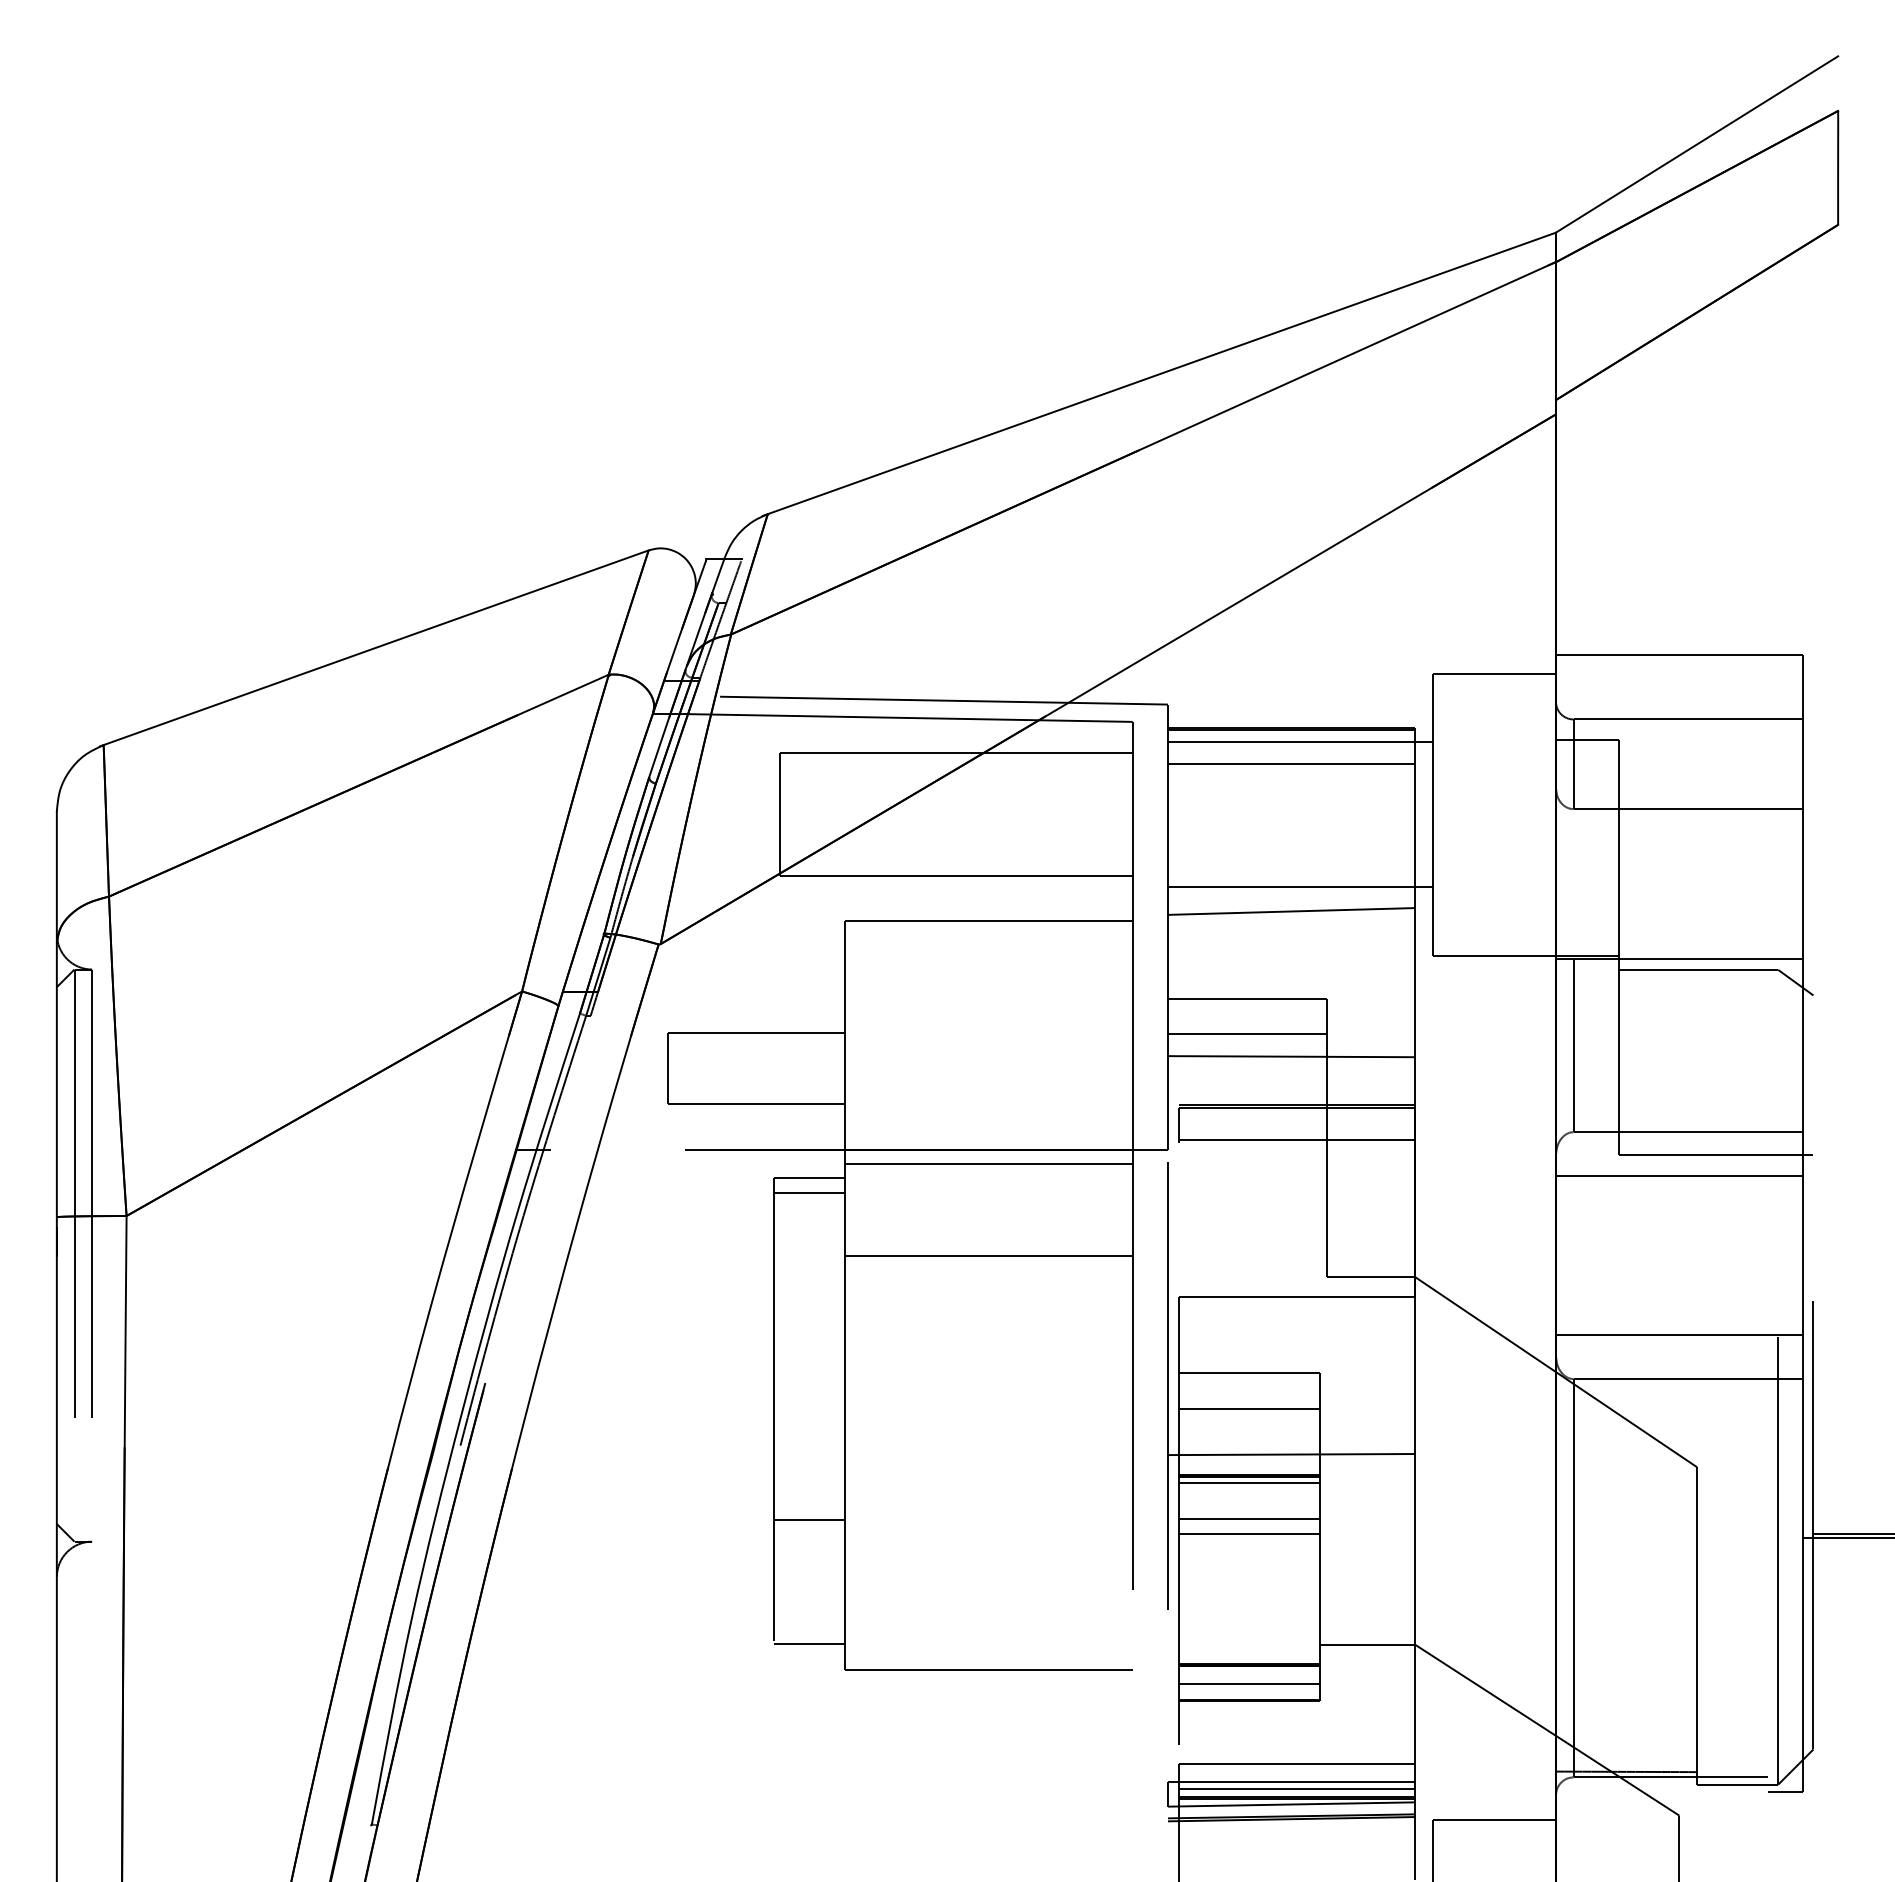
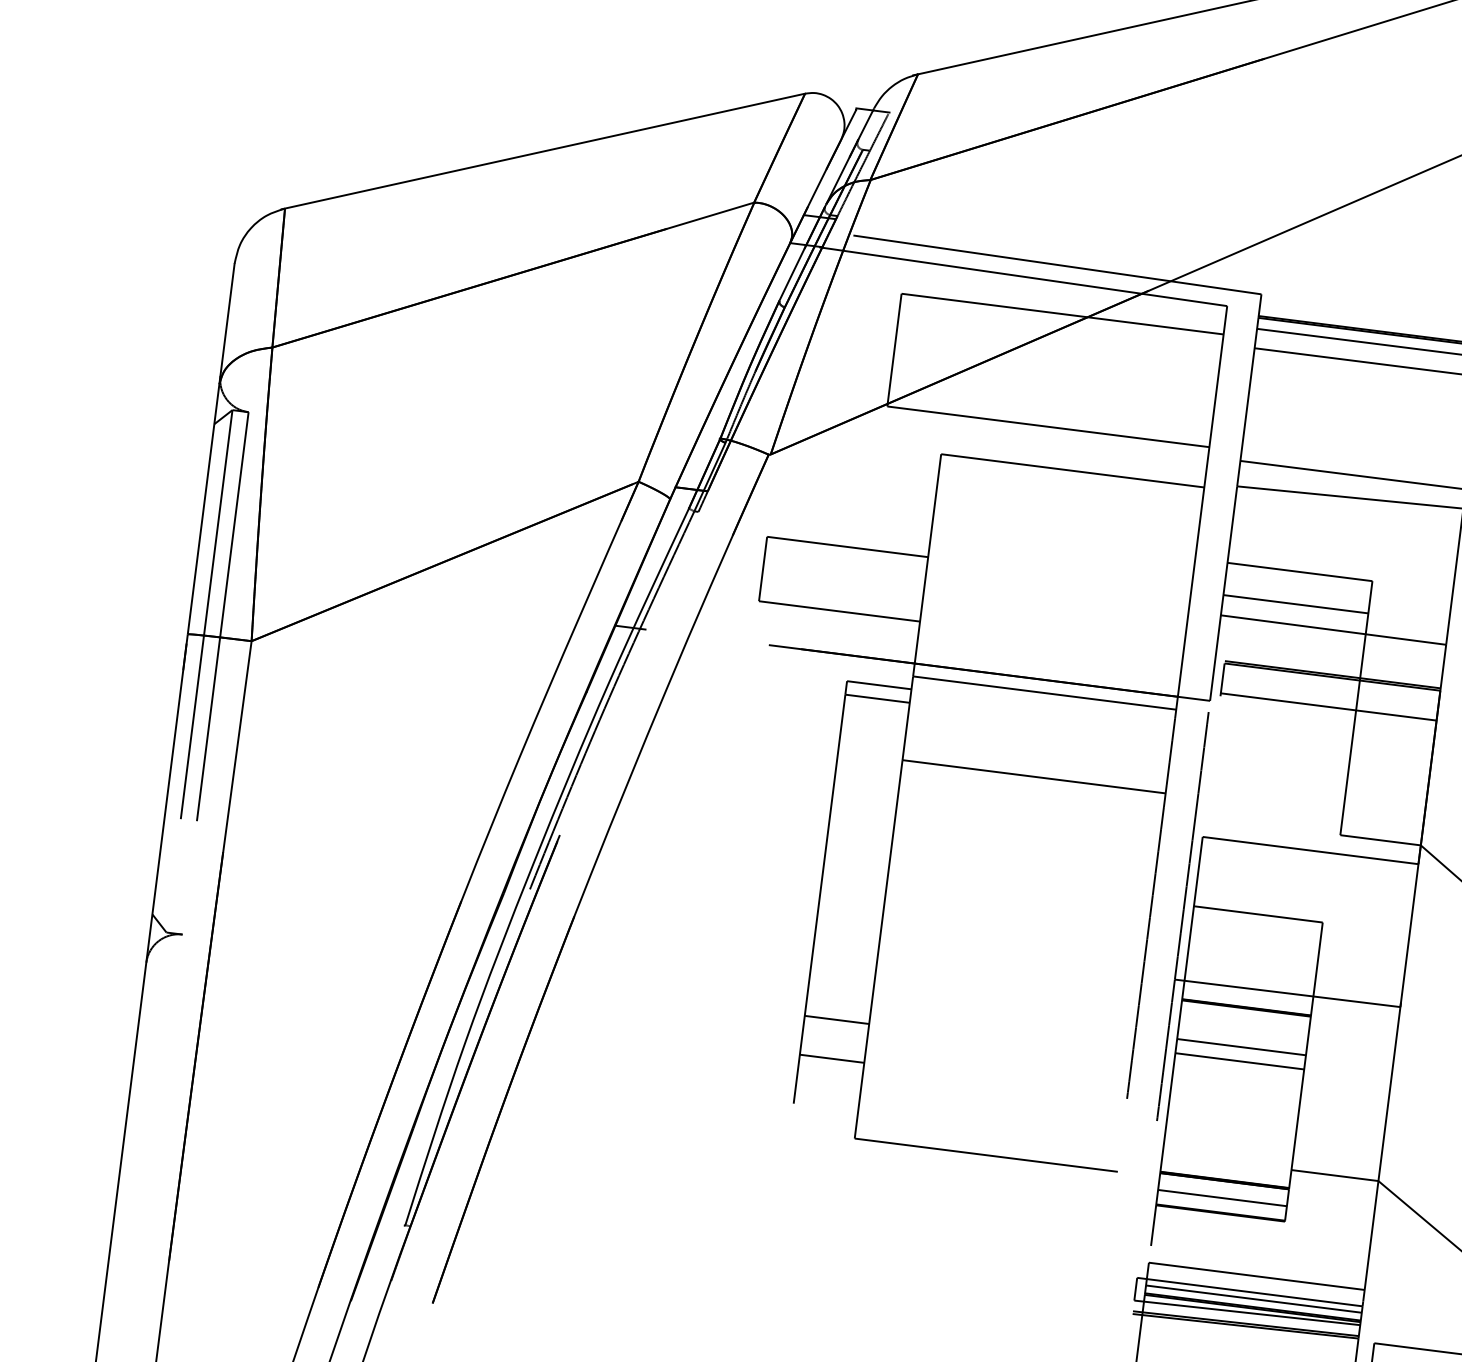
line: (1248, 1408) -> (1253, 946), removed
line: (1248, 1482) -> (1245, 1013), removed
line: (808, 1520) -> (831, 1059), moved
line: (808, 1643) -> (836, 1019), moved

